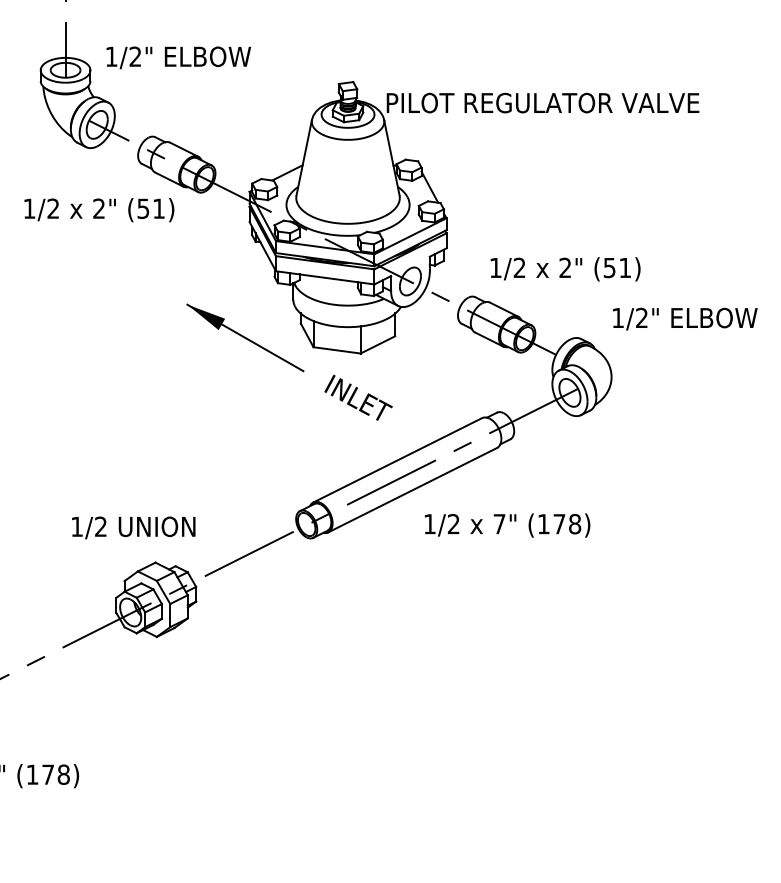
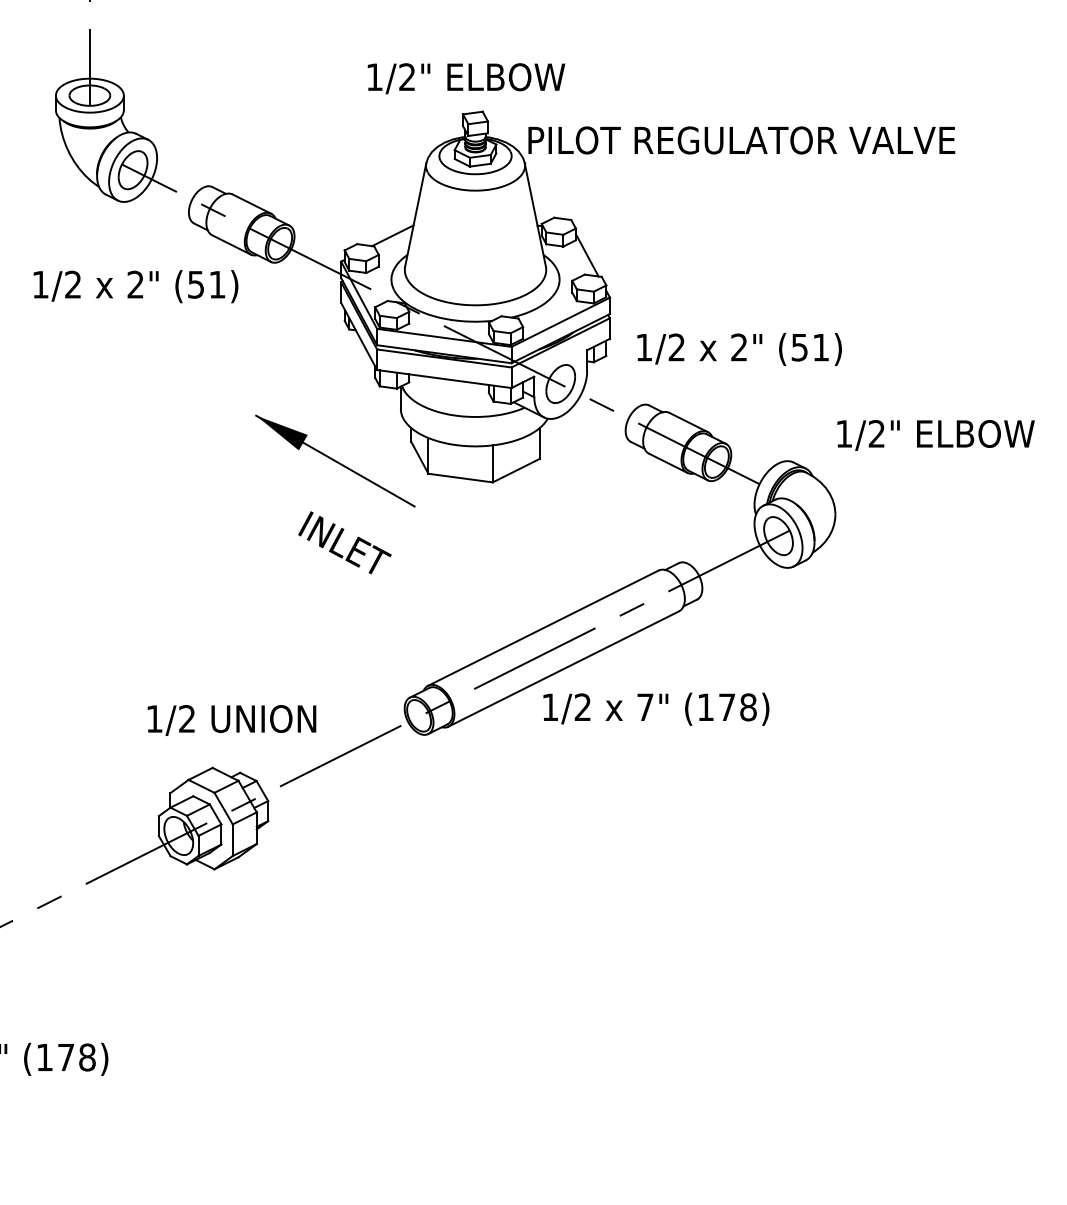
text: (178, 57) -> (466, 78), moved
text: (565, 268) -> (739, 348), moved
text: (358, 397) -> (344, 542), moved
text: (507, 524) -> (656, 708), moved
text: (133, 527) -> (231, 720), moved

